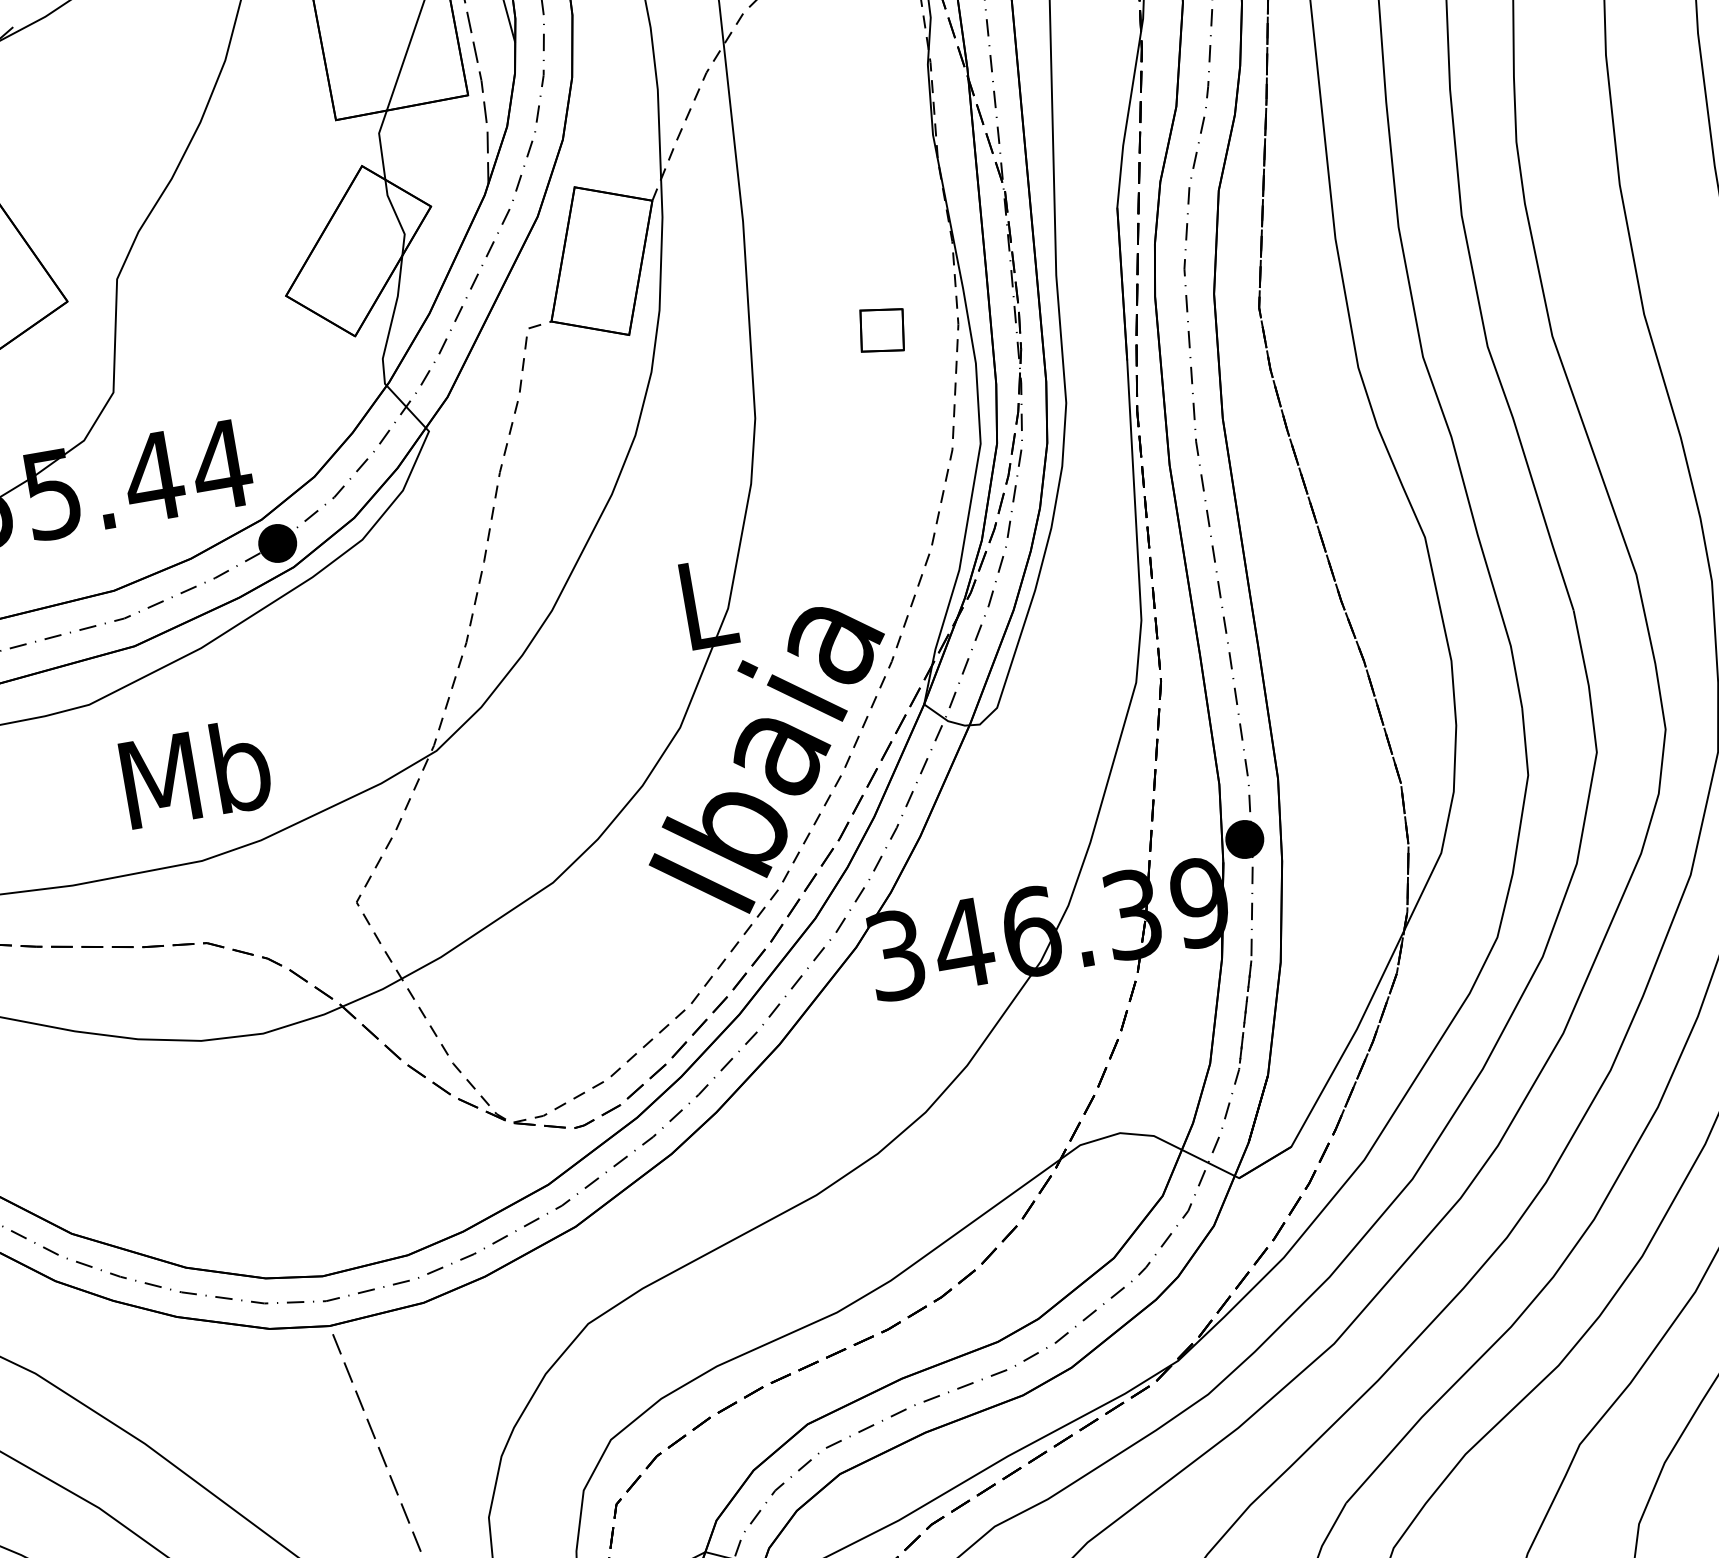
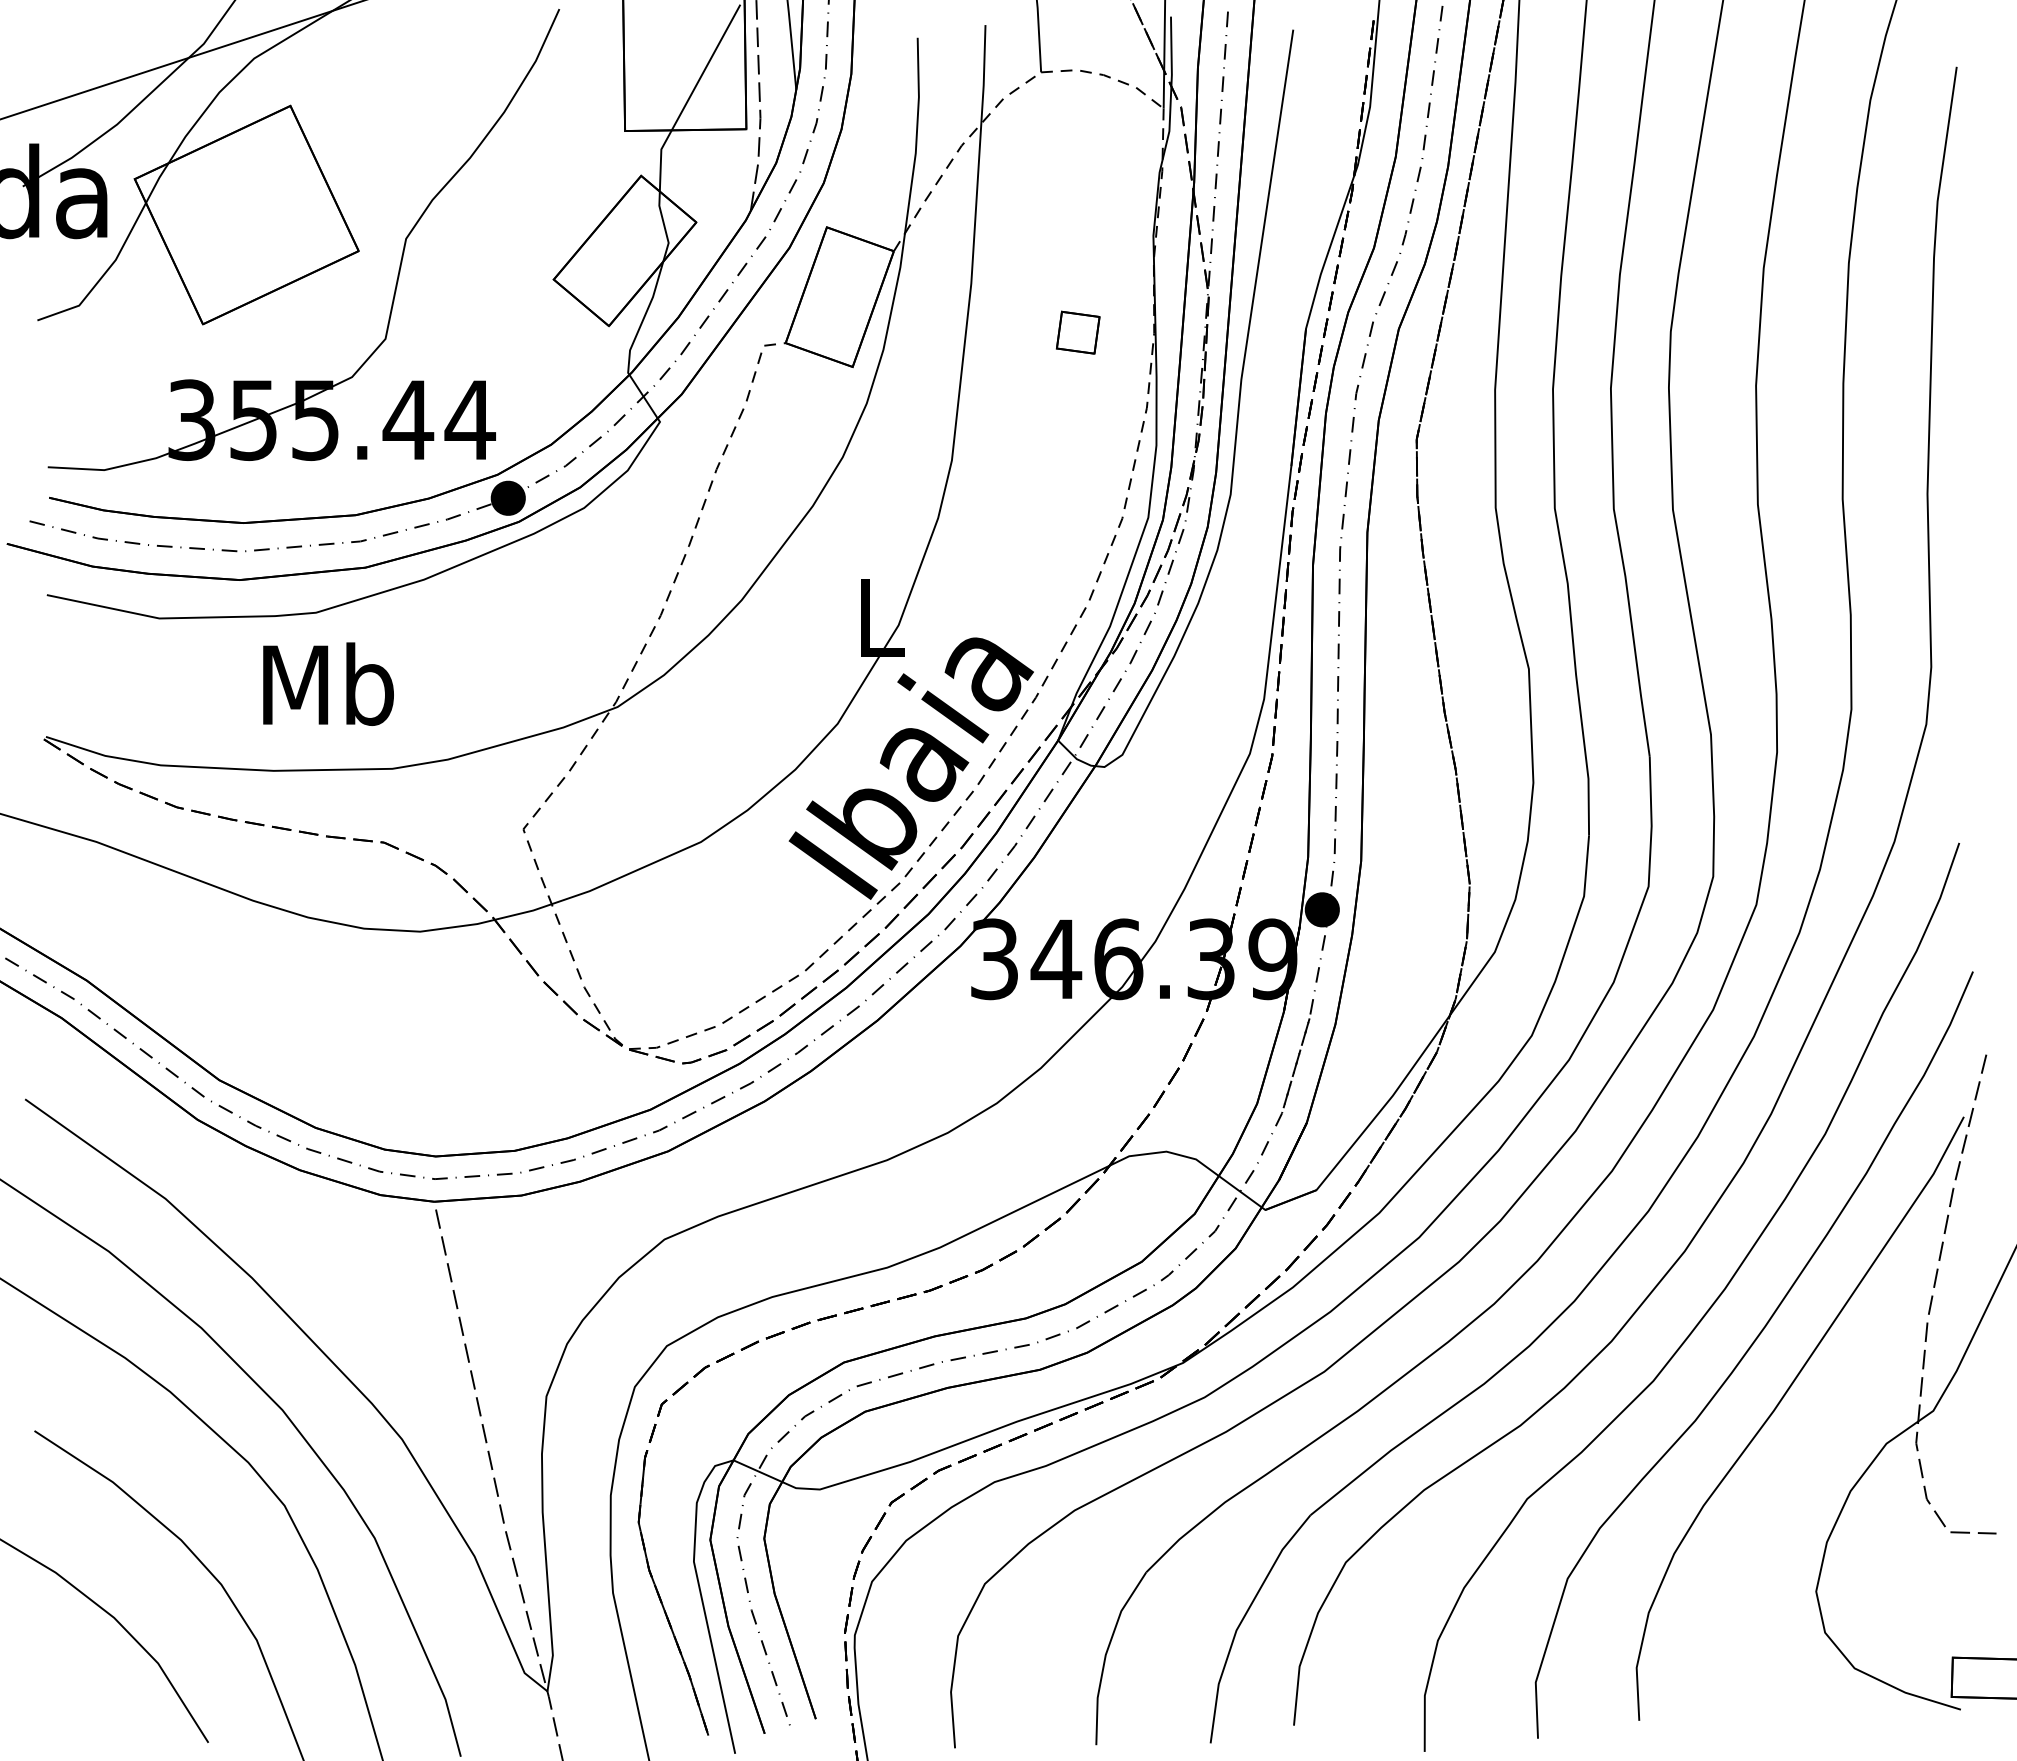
part: (882, 330) -> (1078, 332), moved
text: (195, 772) -> (328, 683), moved

